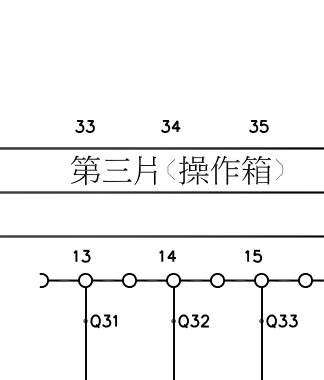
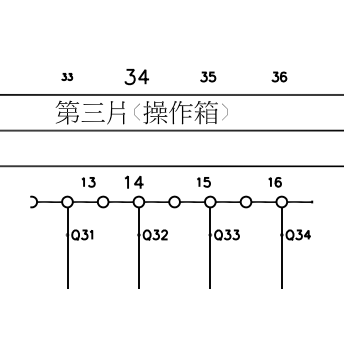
part: (85, 125) -> (67, 76), size x0.7
part: (170, 125) -> (136, 76), size x1.6
part: (166, 255) -> (133, 181), size x1.4
part: (81, 256) -> (88, 182), moved

